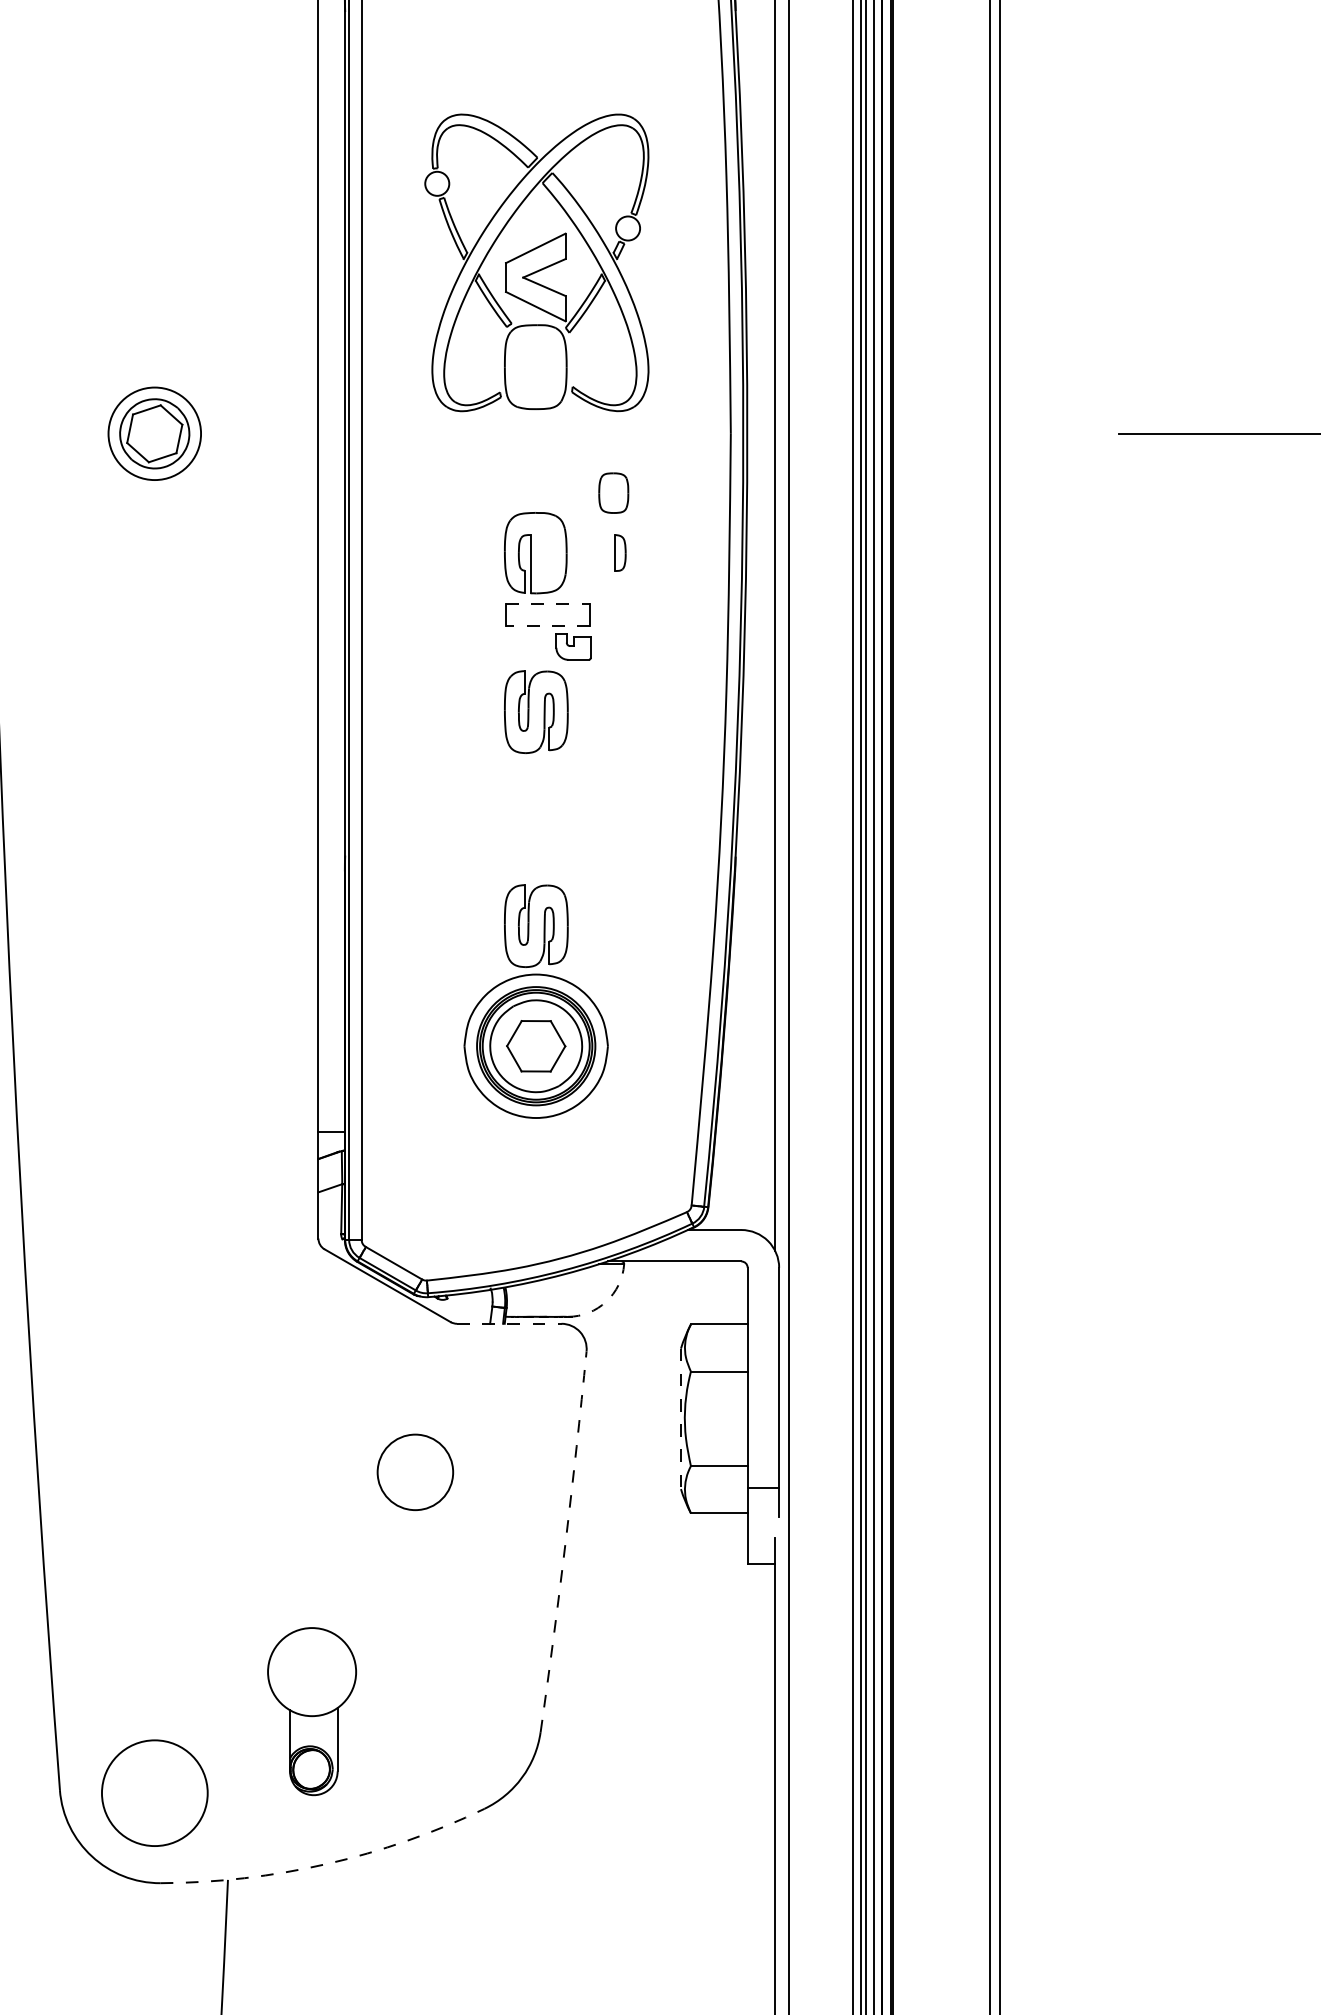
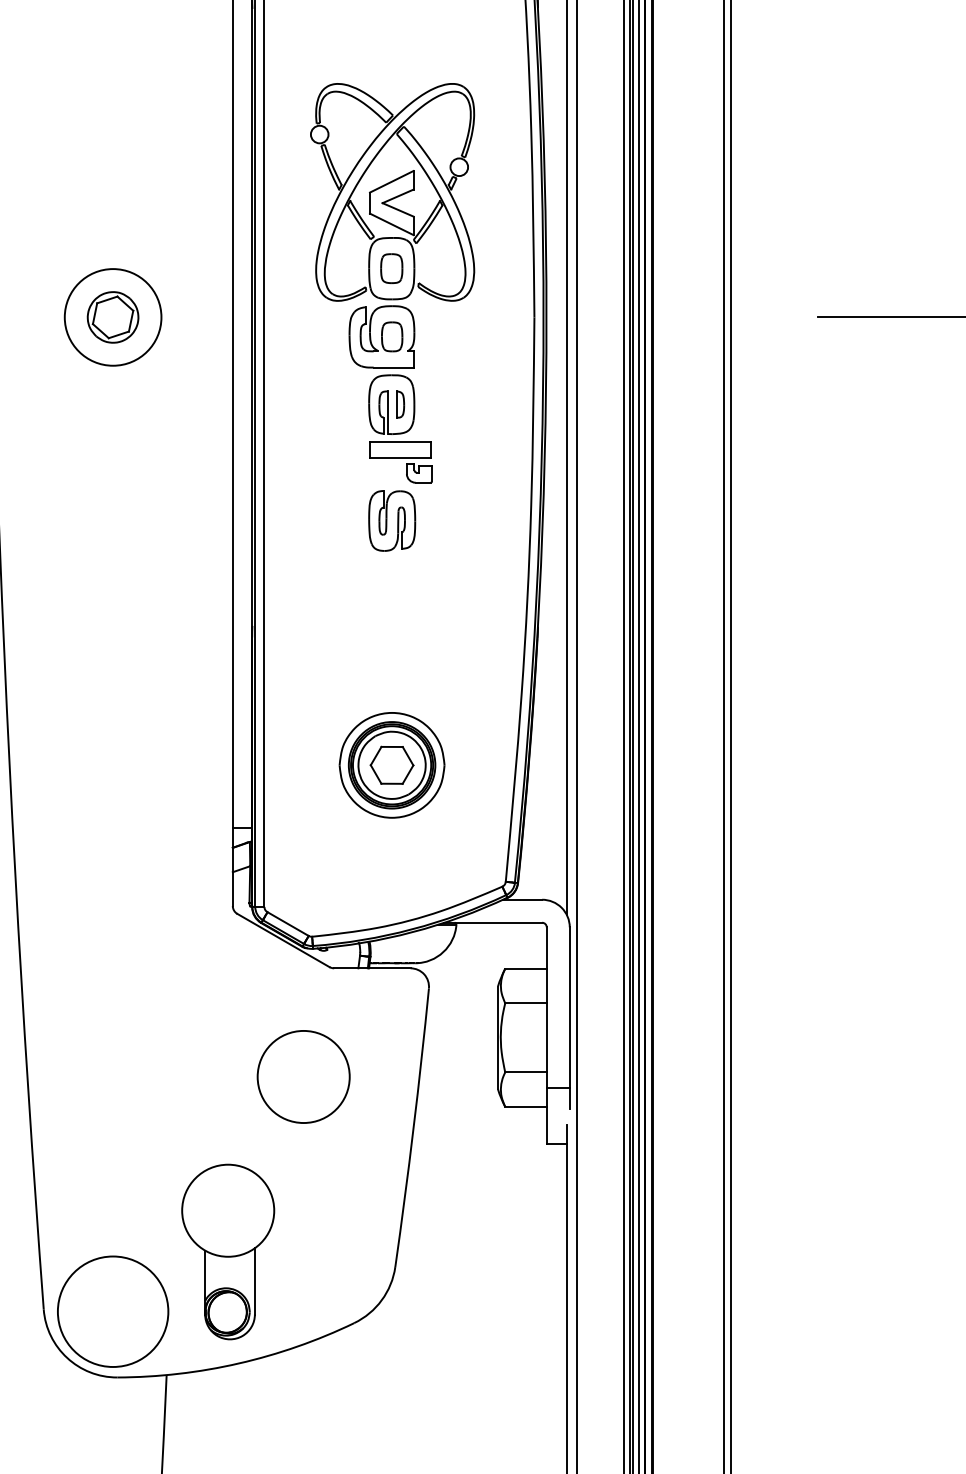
circle: (154, 433) -> (112, 317), size x1.43
part: (522, 460) -> (382, 336), added
part: (613, 492) -> (391, 268), moved
part: (620, 552) -> (400, 404), moved
line: (547, 603) -> (400, 441), dashed -> solid
line: (547, 626) -> (400, 458), dashed -> solid
part: (536, 925) -> (392, 677), removed
arc: (606, 1301) -> (443, 952), dashed -> solid
line: (509, 1323) -> (372, 968), dashed -> solid
line: (680, 1419) -> (497, 1038), dashed -> solid
circle: (415, 1472) -> (303, 1077), size x1.67
arc: (565, 1542) -> (413, 1128), dashed -> solid
part: (311, 1711) -> (227, 1251), size x1.43
circle: (154, 1792) -> (112, 1311), size x1.43
arc: (326, 1864) -> (238, 1363), dashed -> solid

